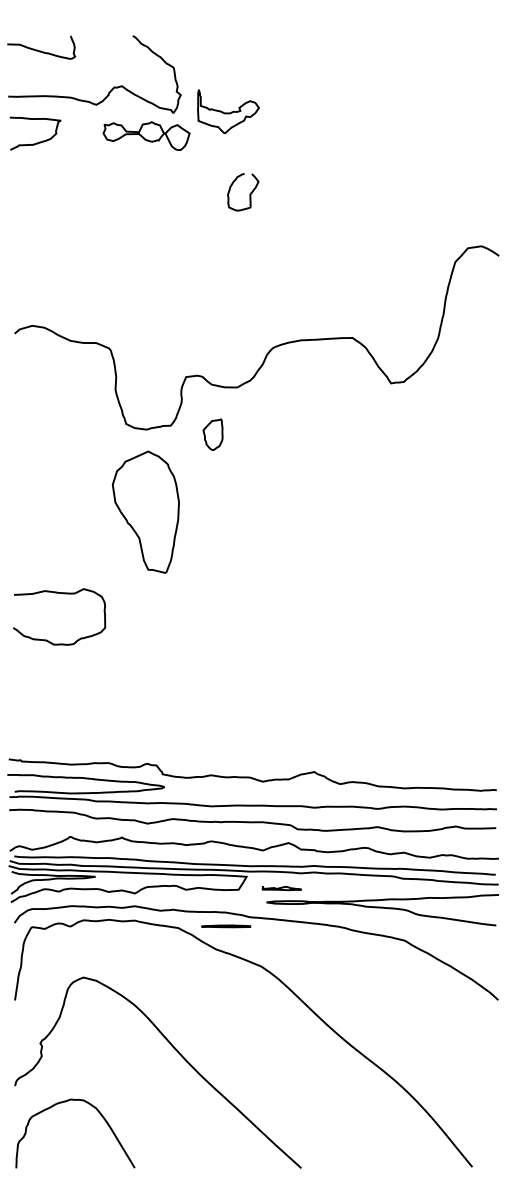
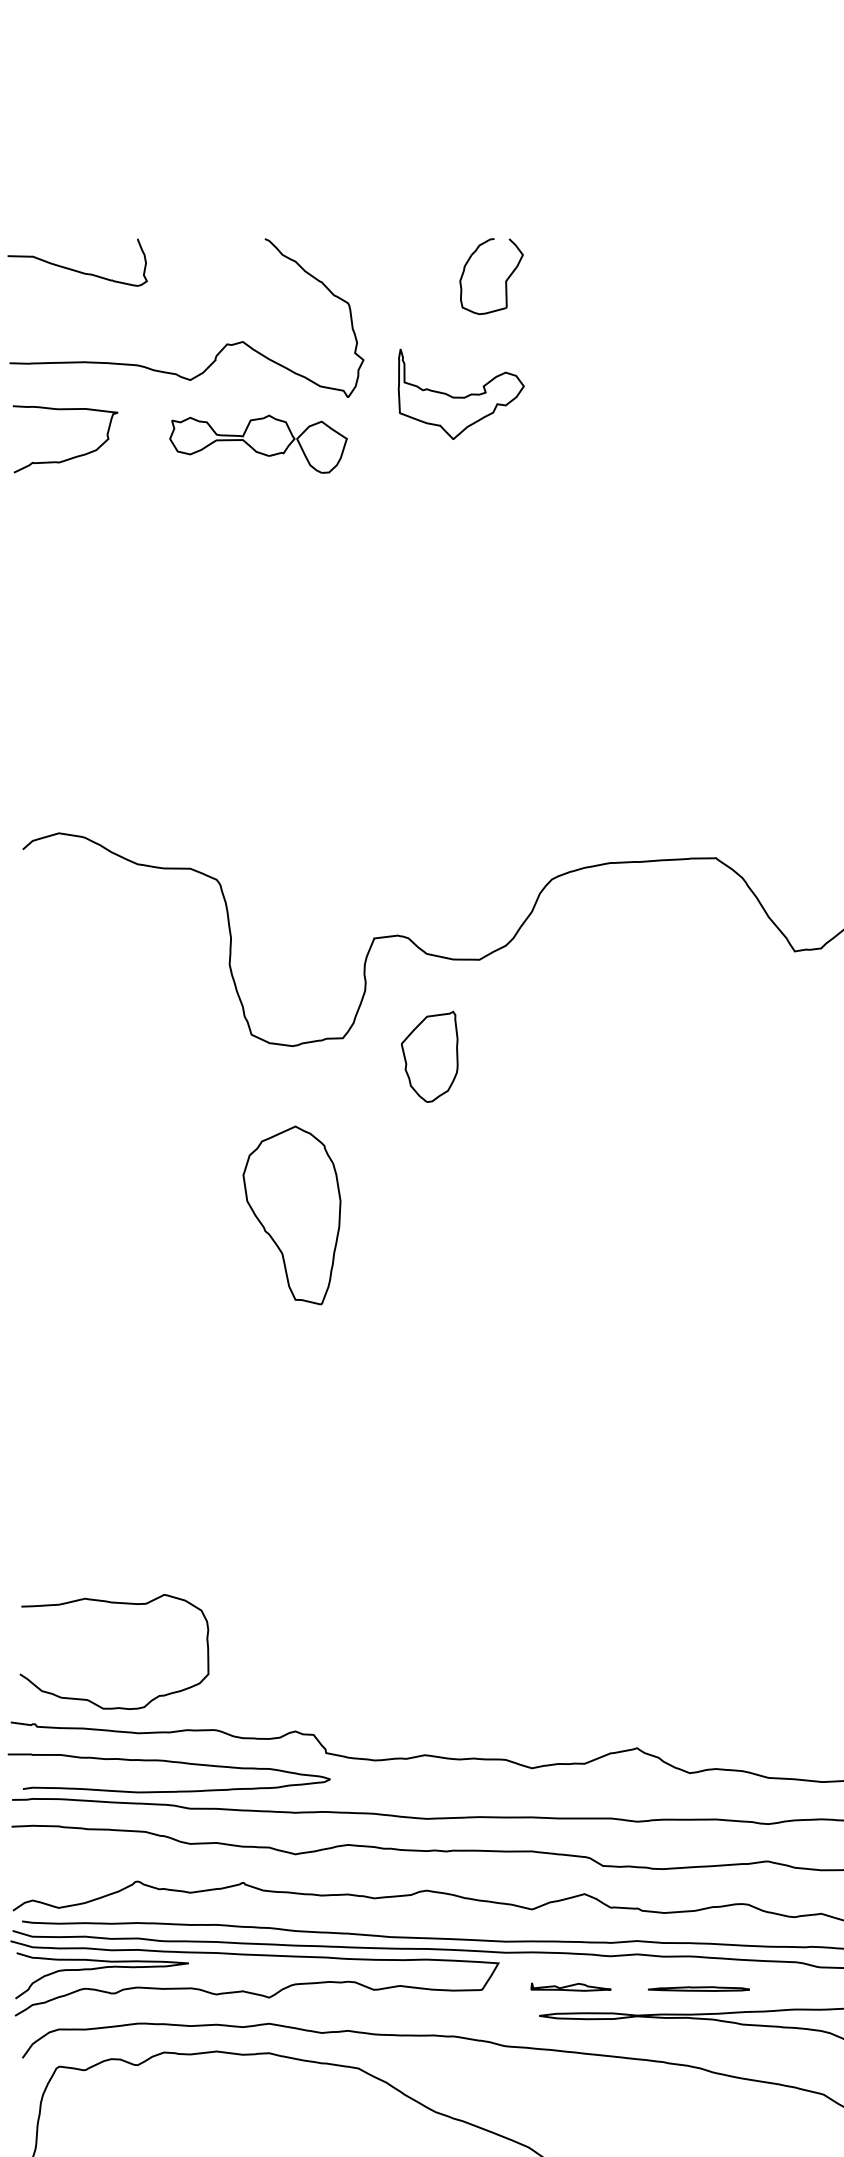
part: (146, 135) -> (258, 442), moved
part: (249, 194) -> (504, 280), moved
part: (212, 434) -> (428, 1056), size x1.43
part: (145, 511) -> (291, 1214), size x0.71
curve: (63, 594) -> (122, 1605), moved
line: (226, 926) -> (699, 1989), moved

